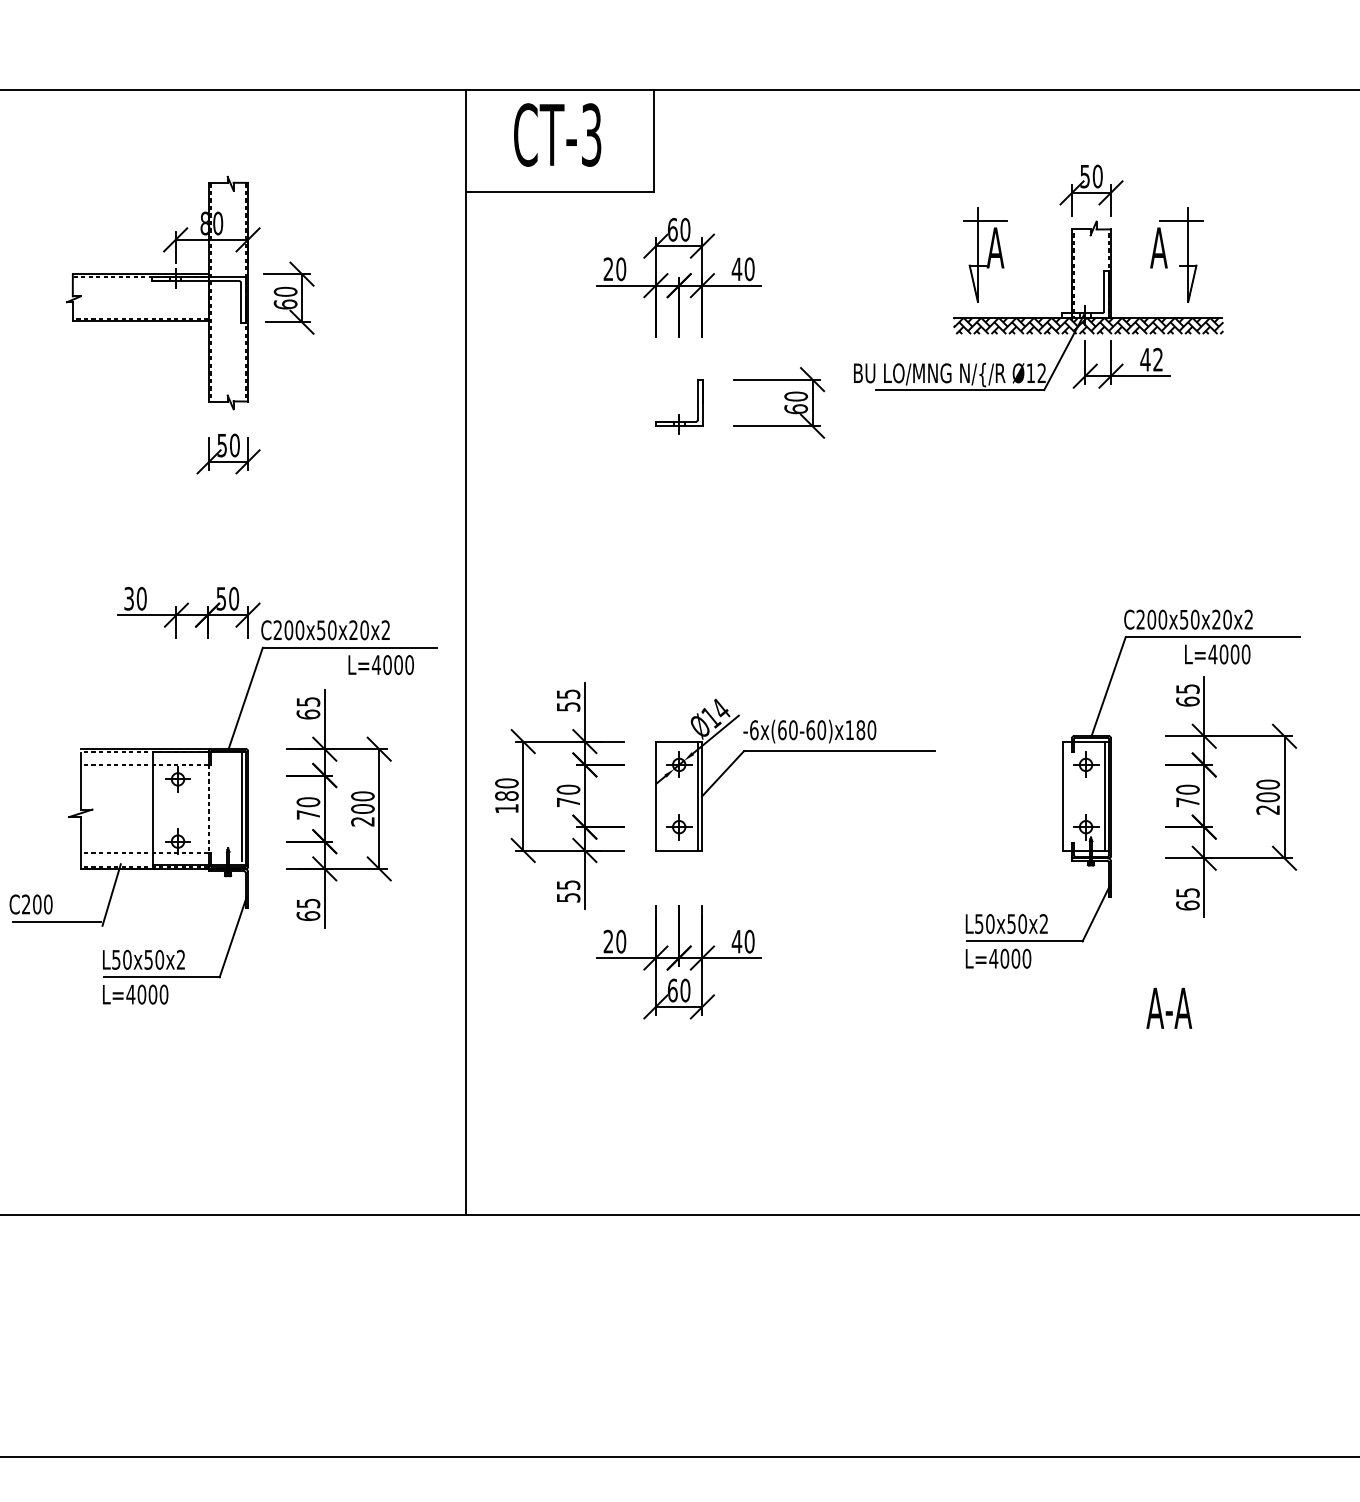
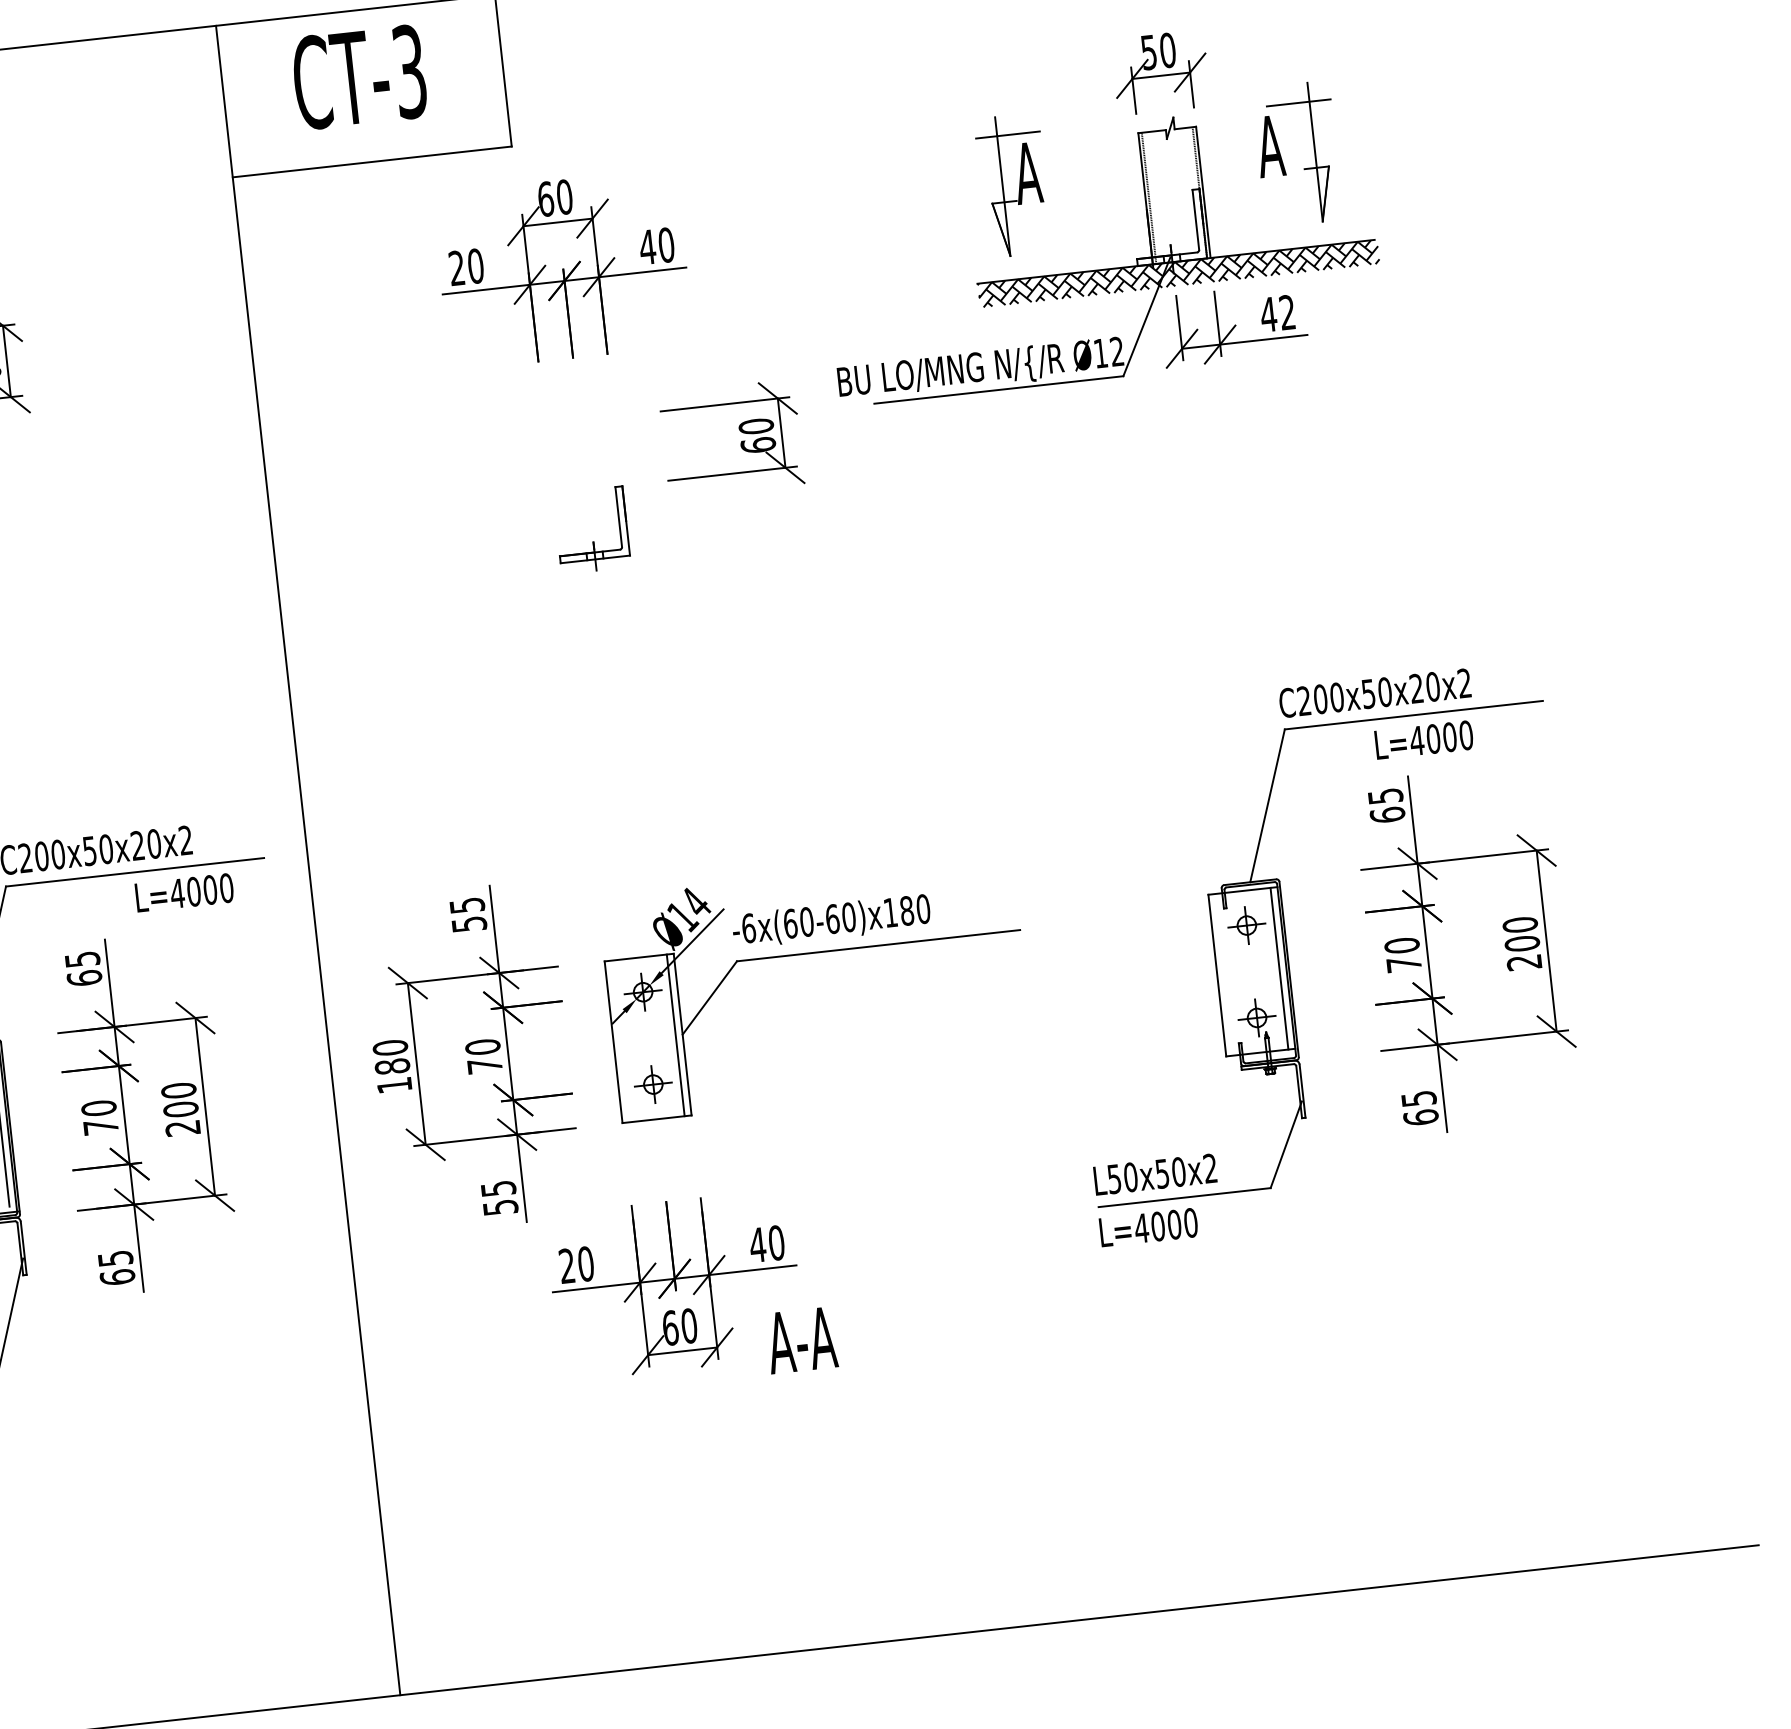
part: (679, 414) -> (593, 541), moved
text: (1169, 1007) -> (802, 1339), moved

